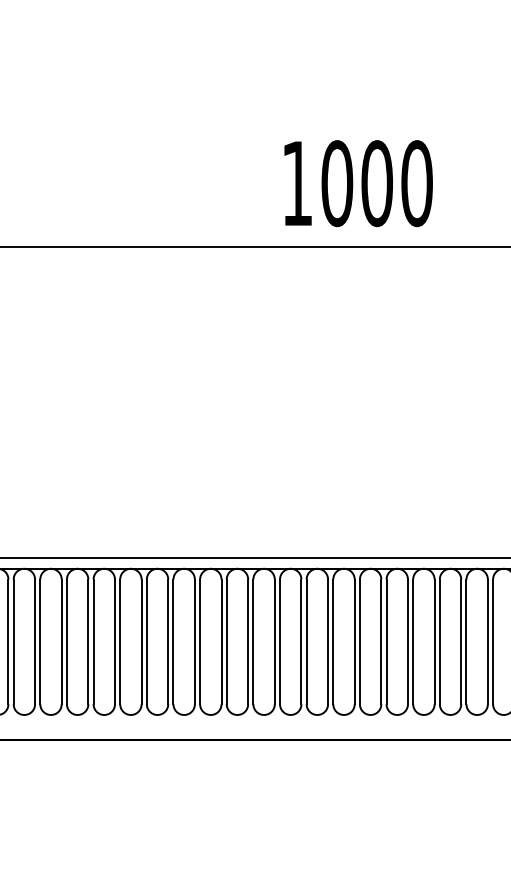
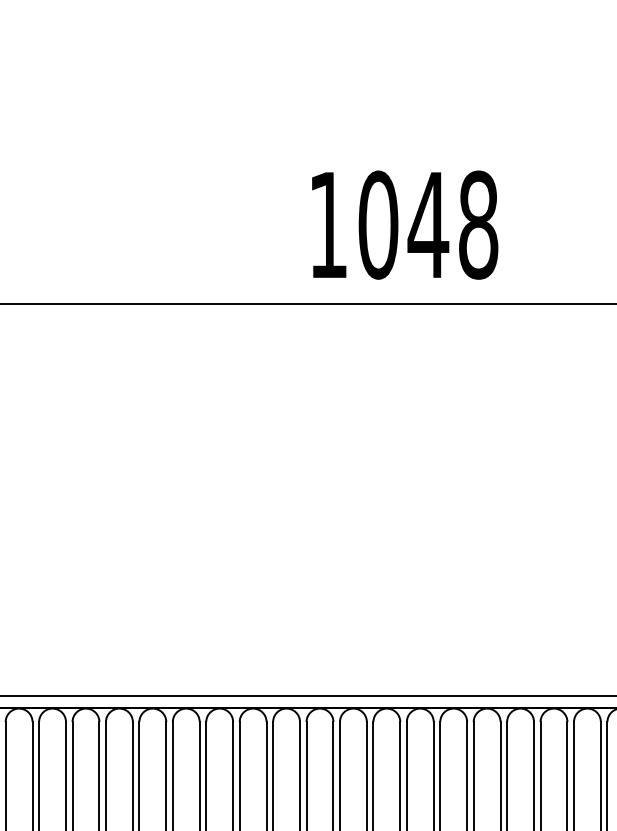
text: (396, 183) -> (452, 225), 1000 -> 1048

